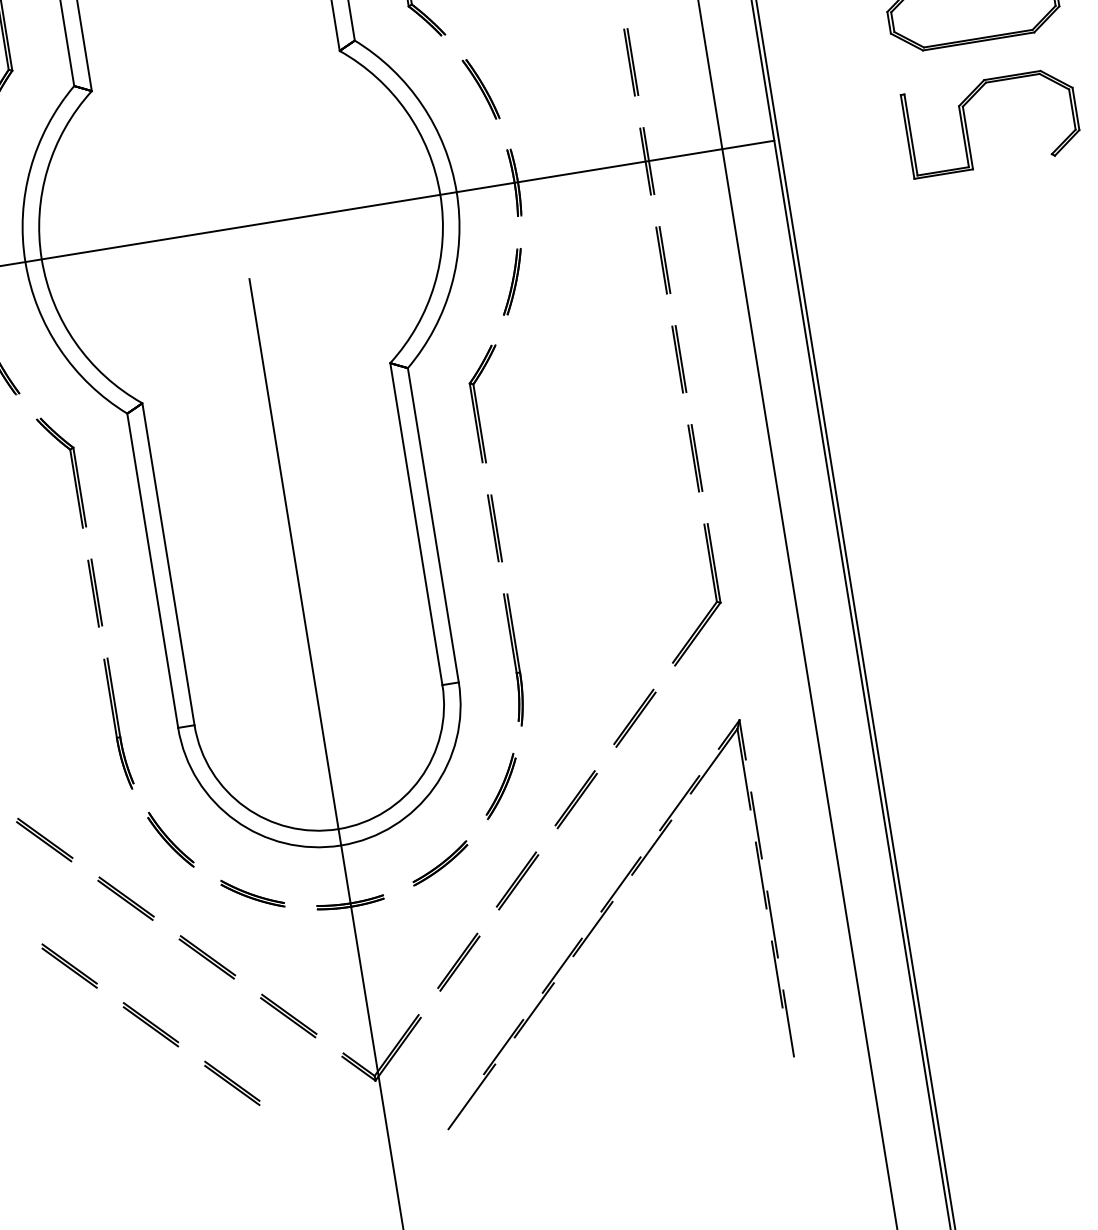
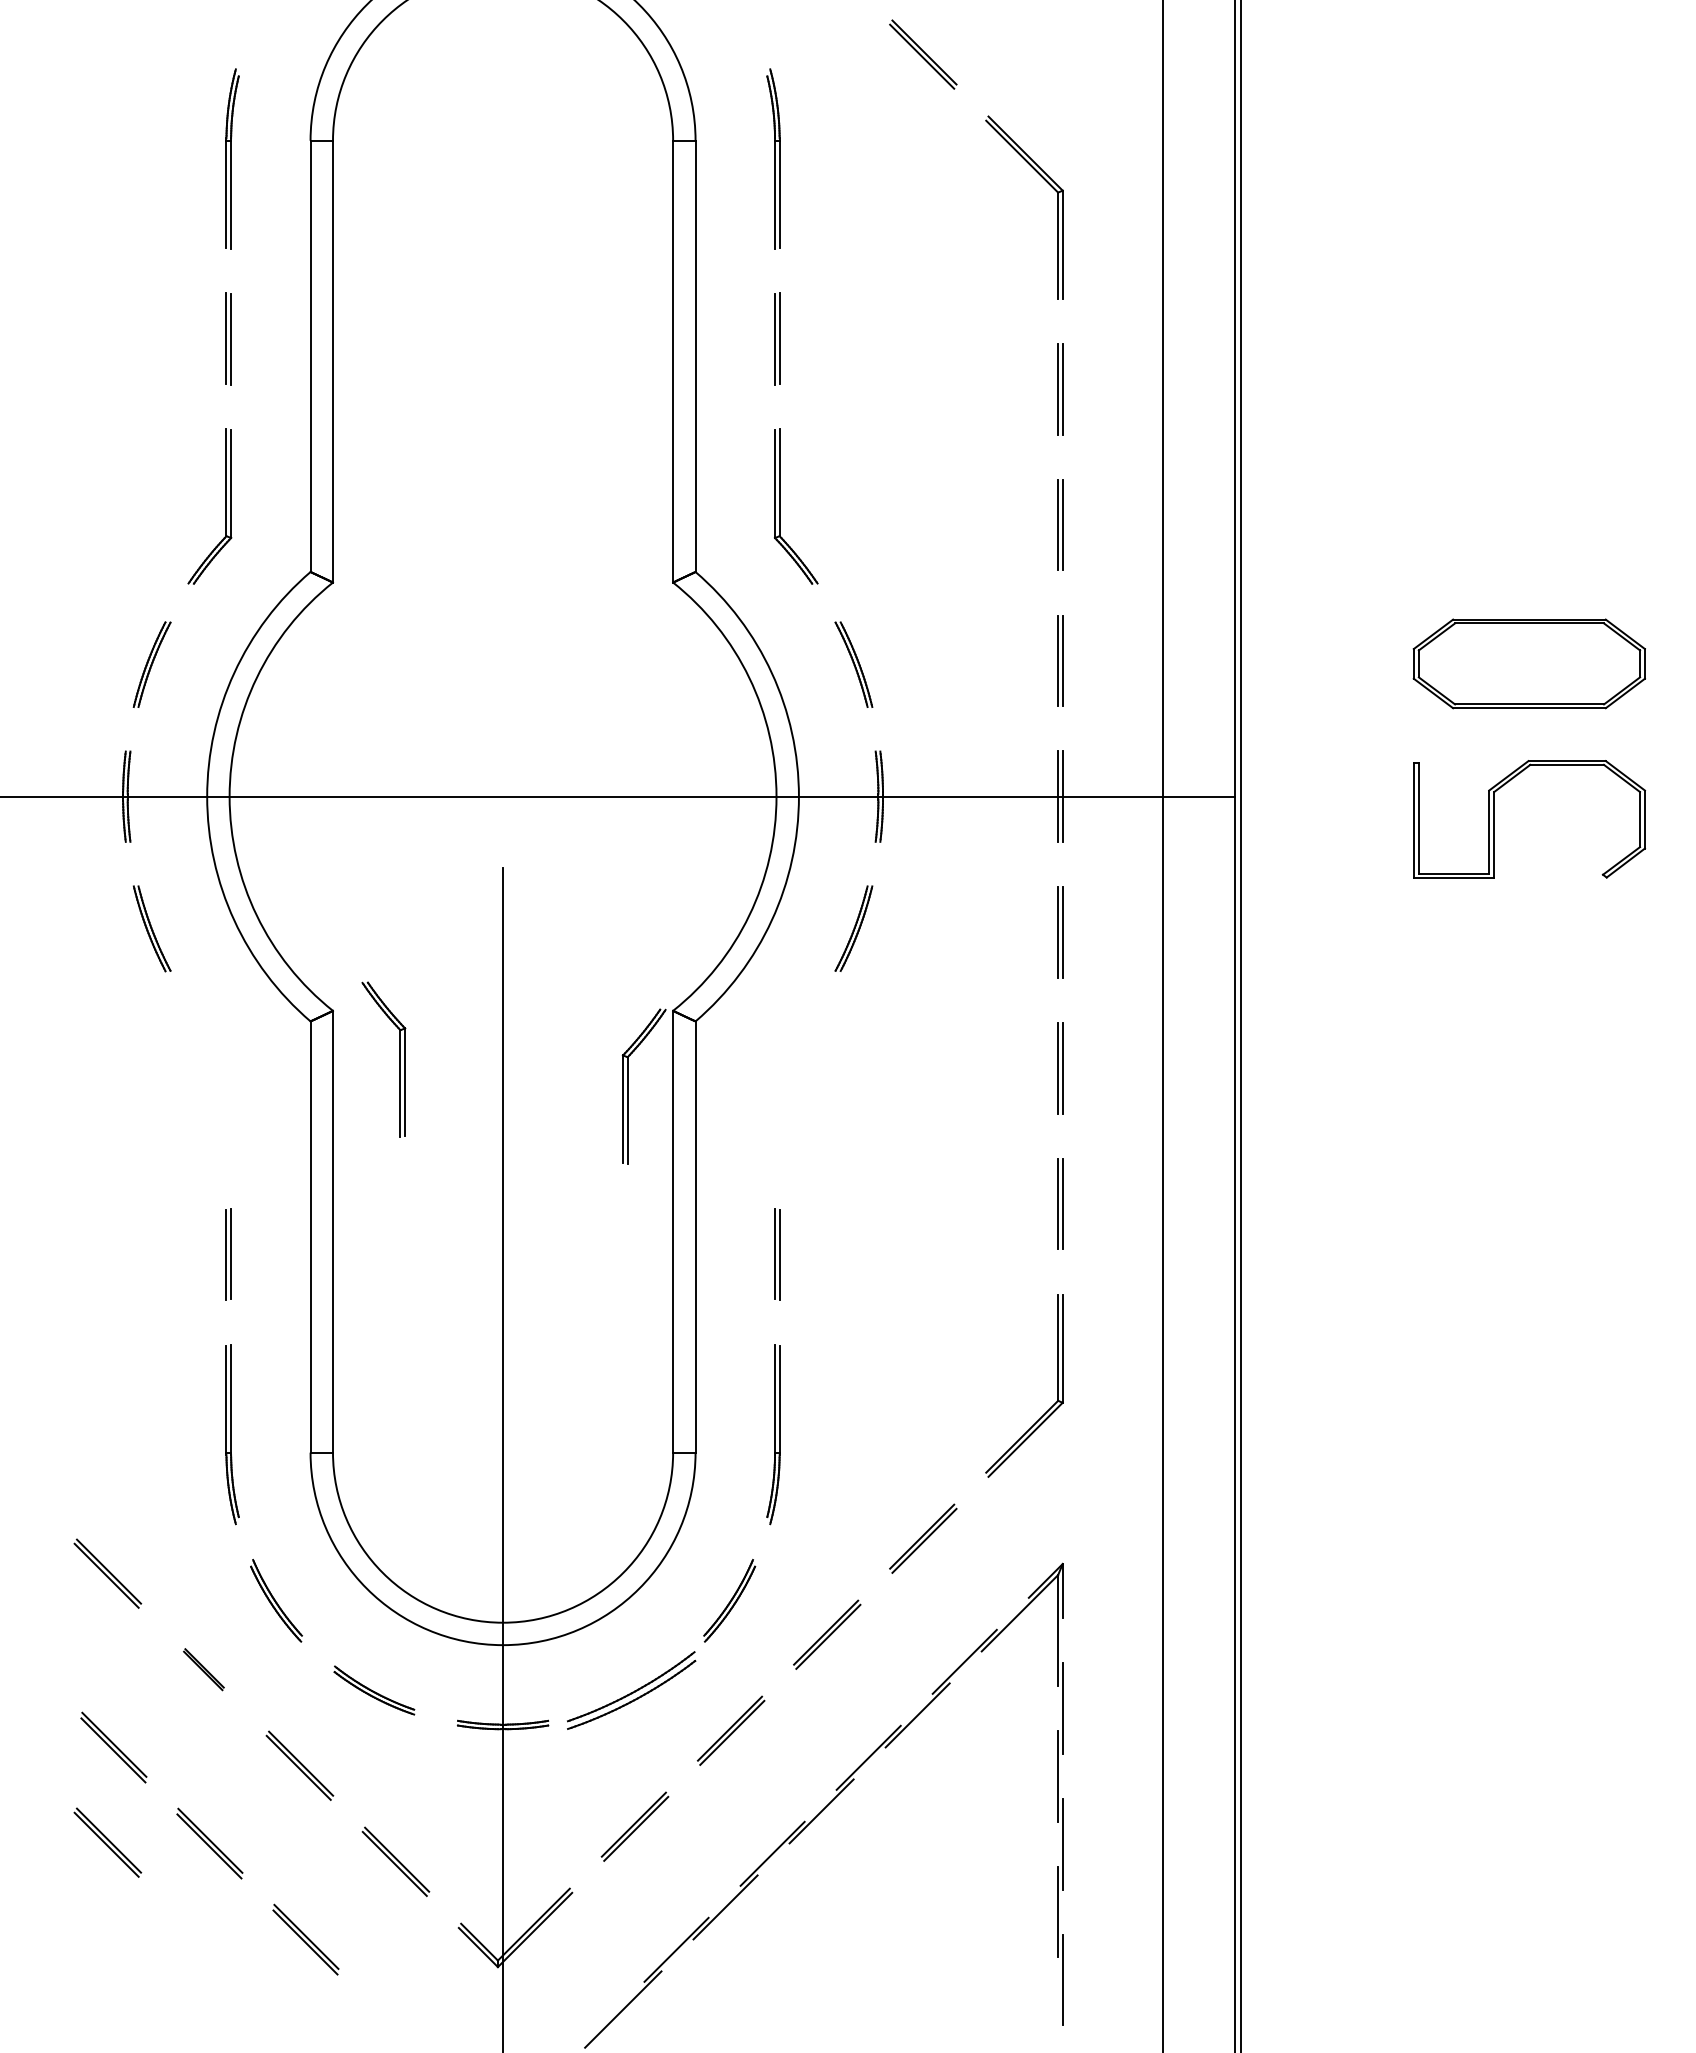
part: (477, 405) -> (628, 1086), moved
part: (72, 471) -> (399, 1059), moved
part: (440, 863) -> (631, 1690), size x1.6
part: (125, 898) -> (203, 1669), size x0.6
part: (76, 1035) -> (107, 1842), added

